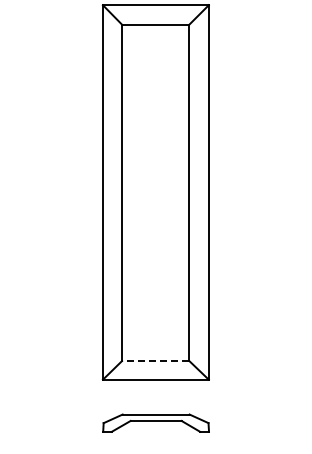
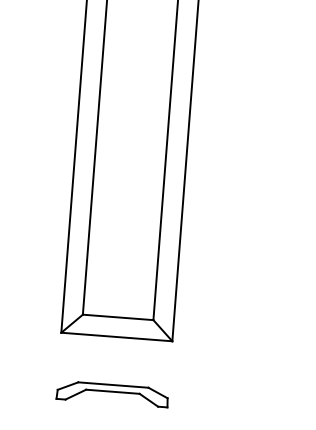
line: (155, 361) -> (117, 317), dashed -> solid
part: (155, 422) -> (112, 393), moved

